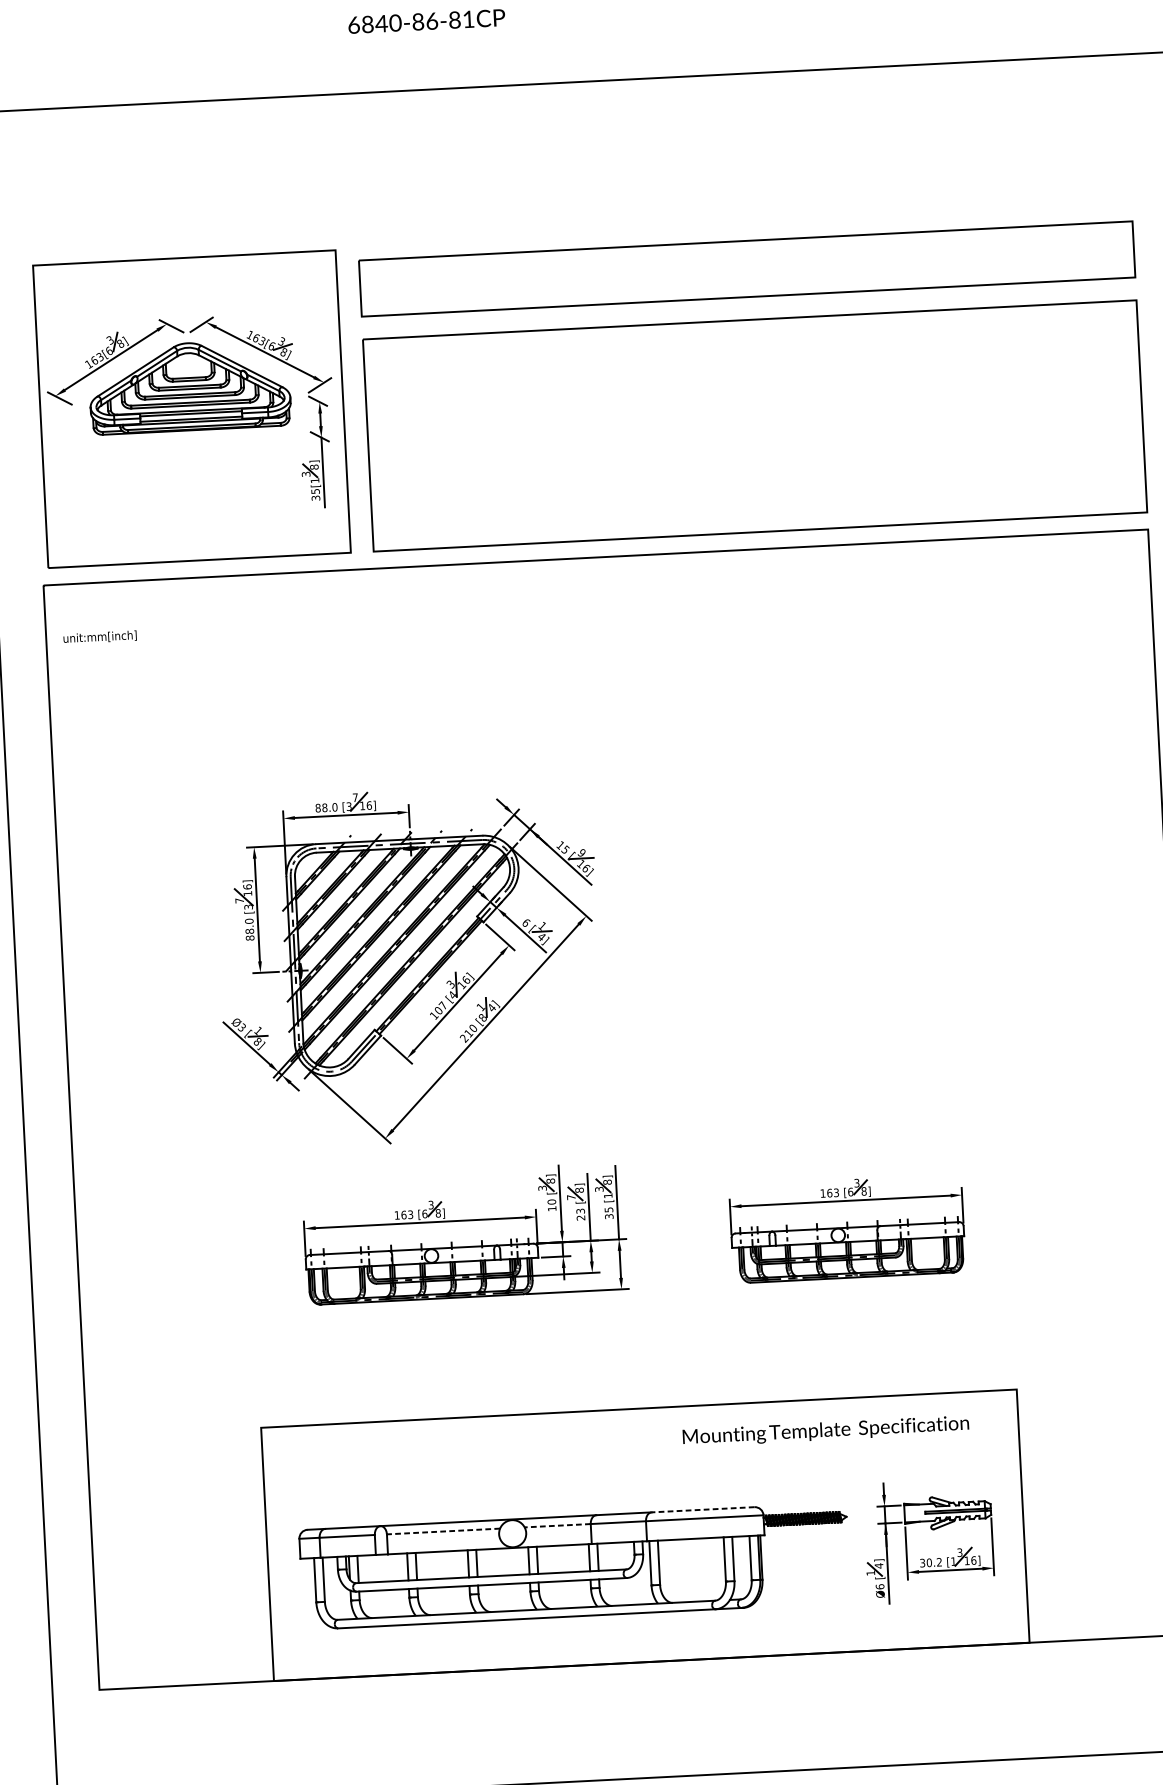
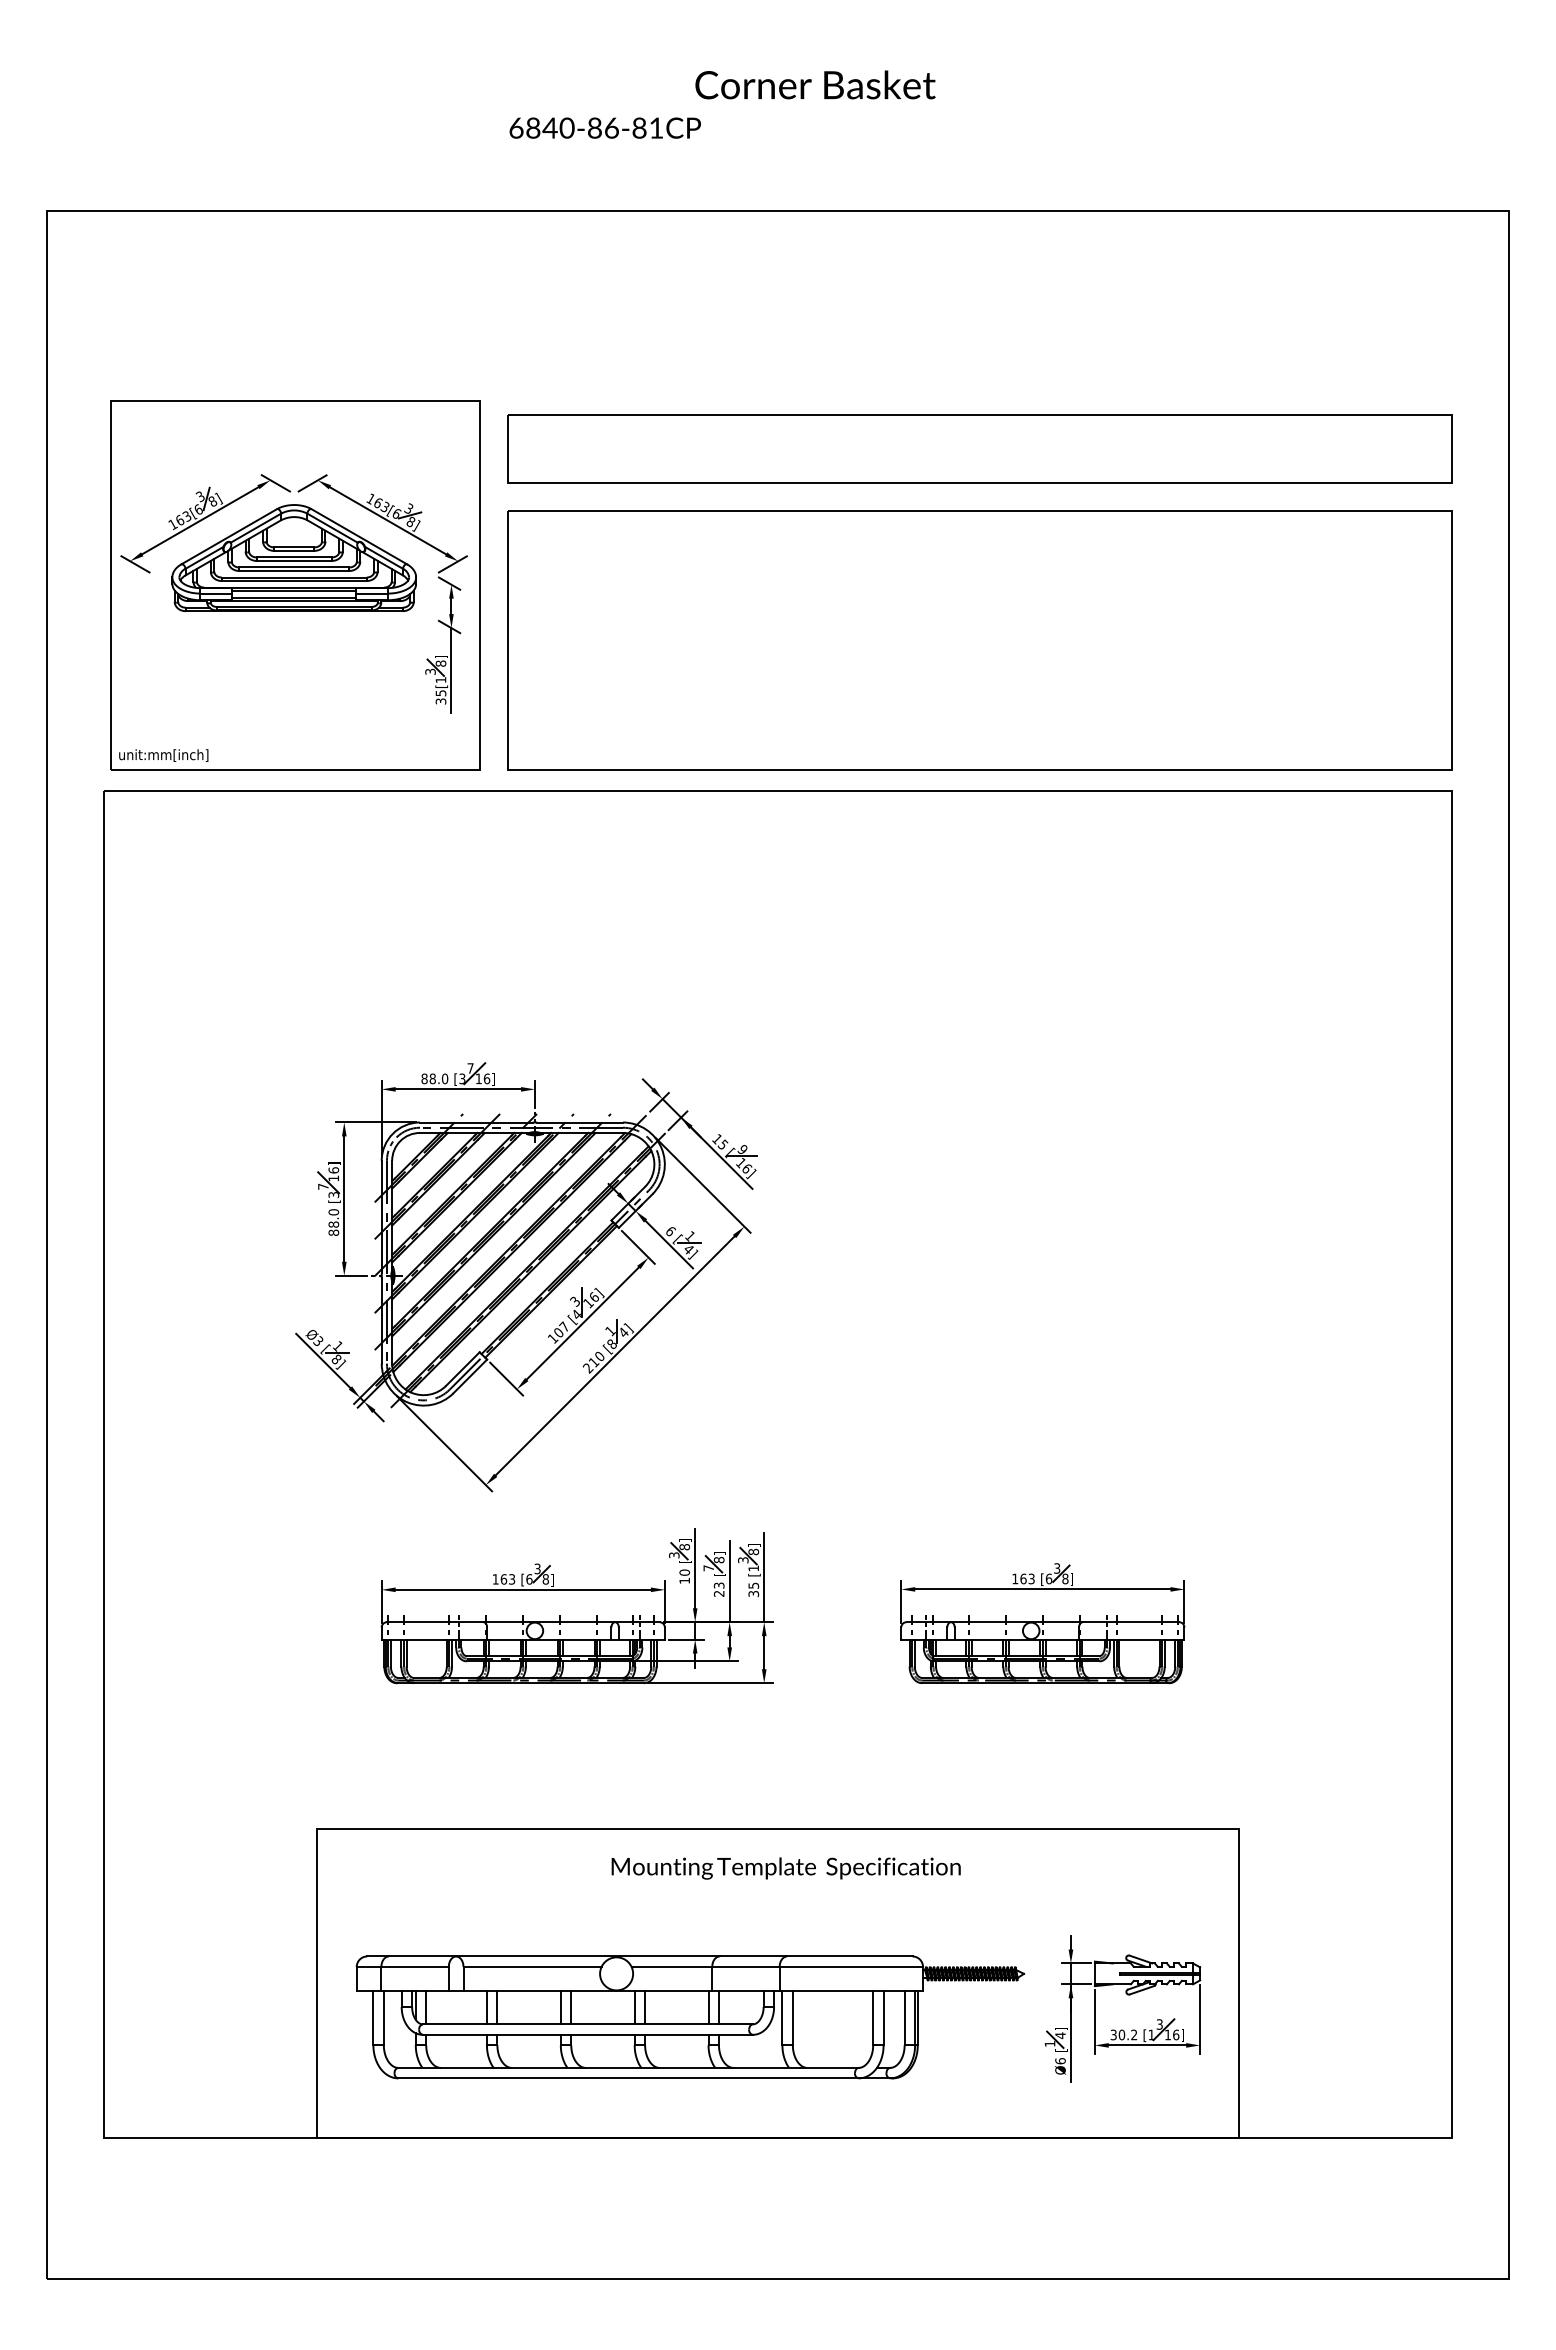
text: (99, 637) -> (163, 755), moved
text: (825, 1431) -> (785, 1868), moved
line: (702, 1509) -> (849, 1956), dashed -> solid
line: (557, 1525) -> (671, 1966), dashed -> solid
line: (443, 1531) -> (532, 1966), dashed -> solid

